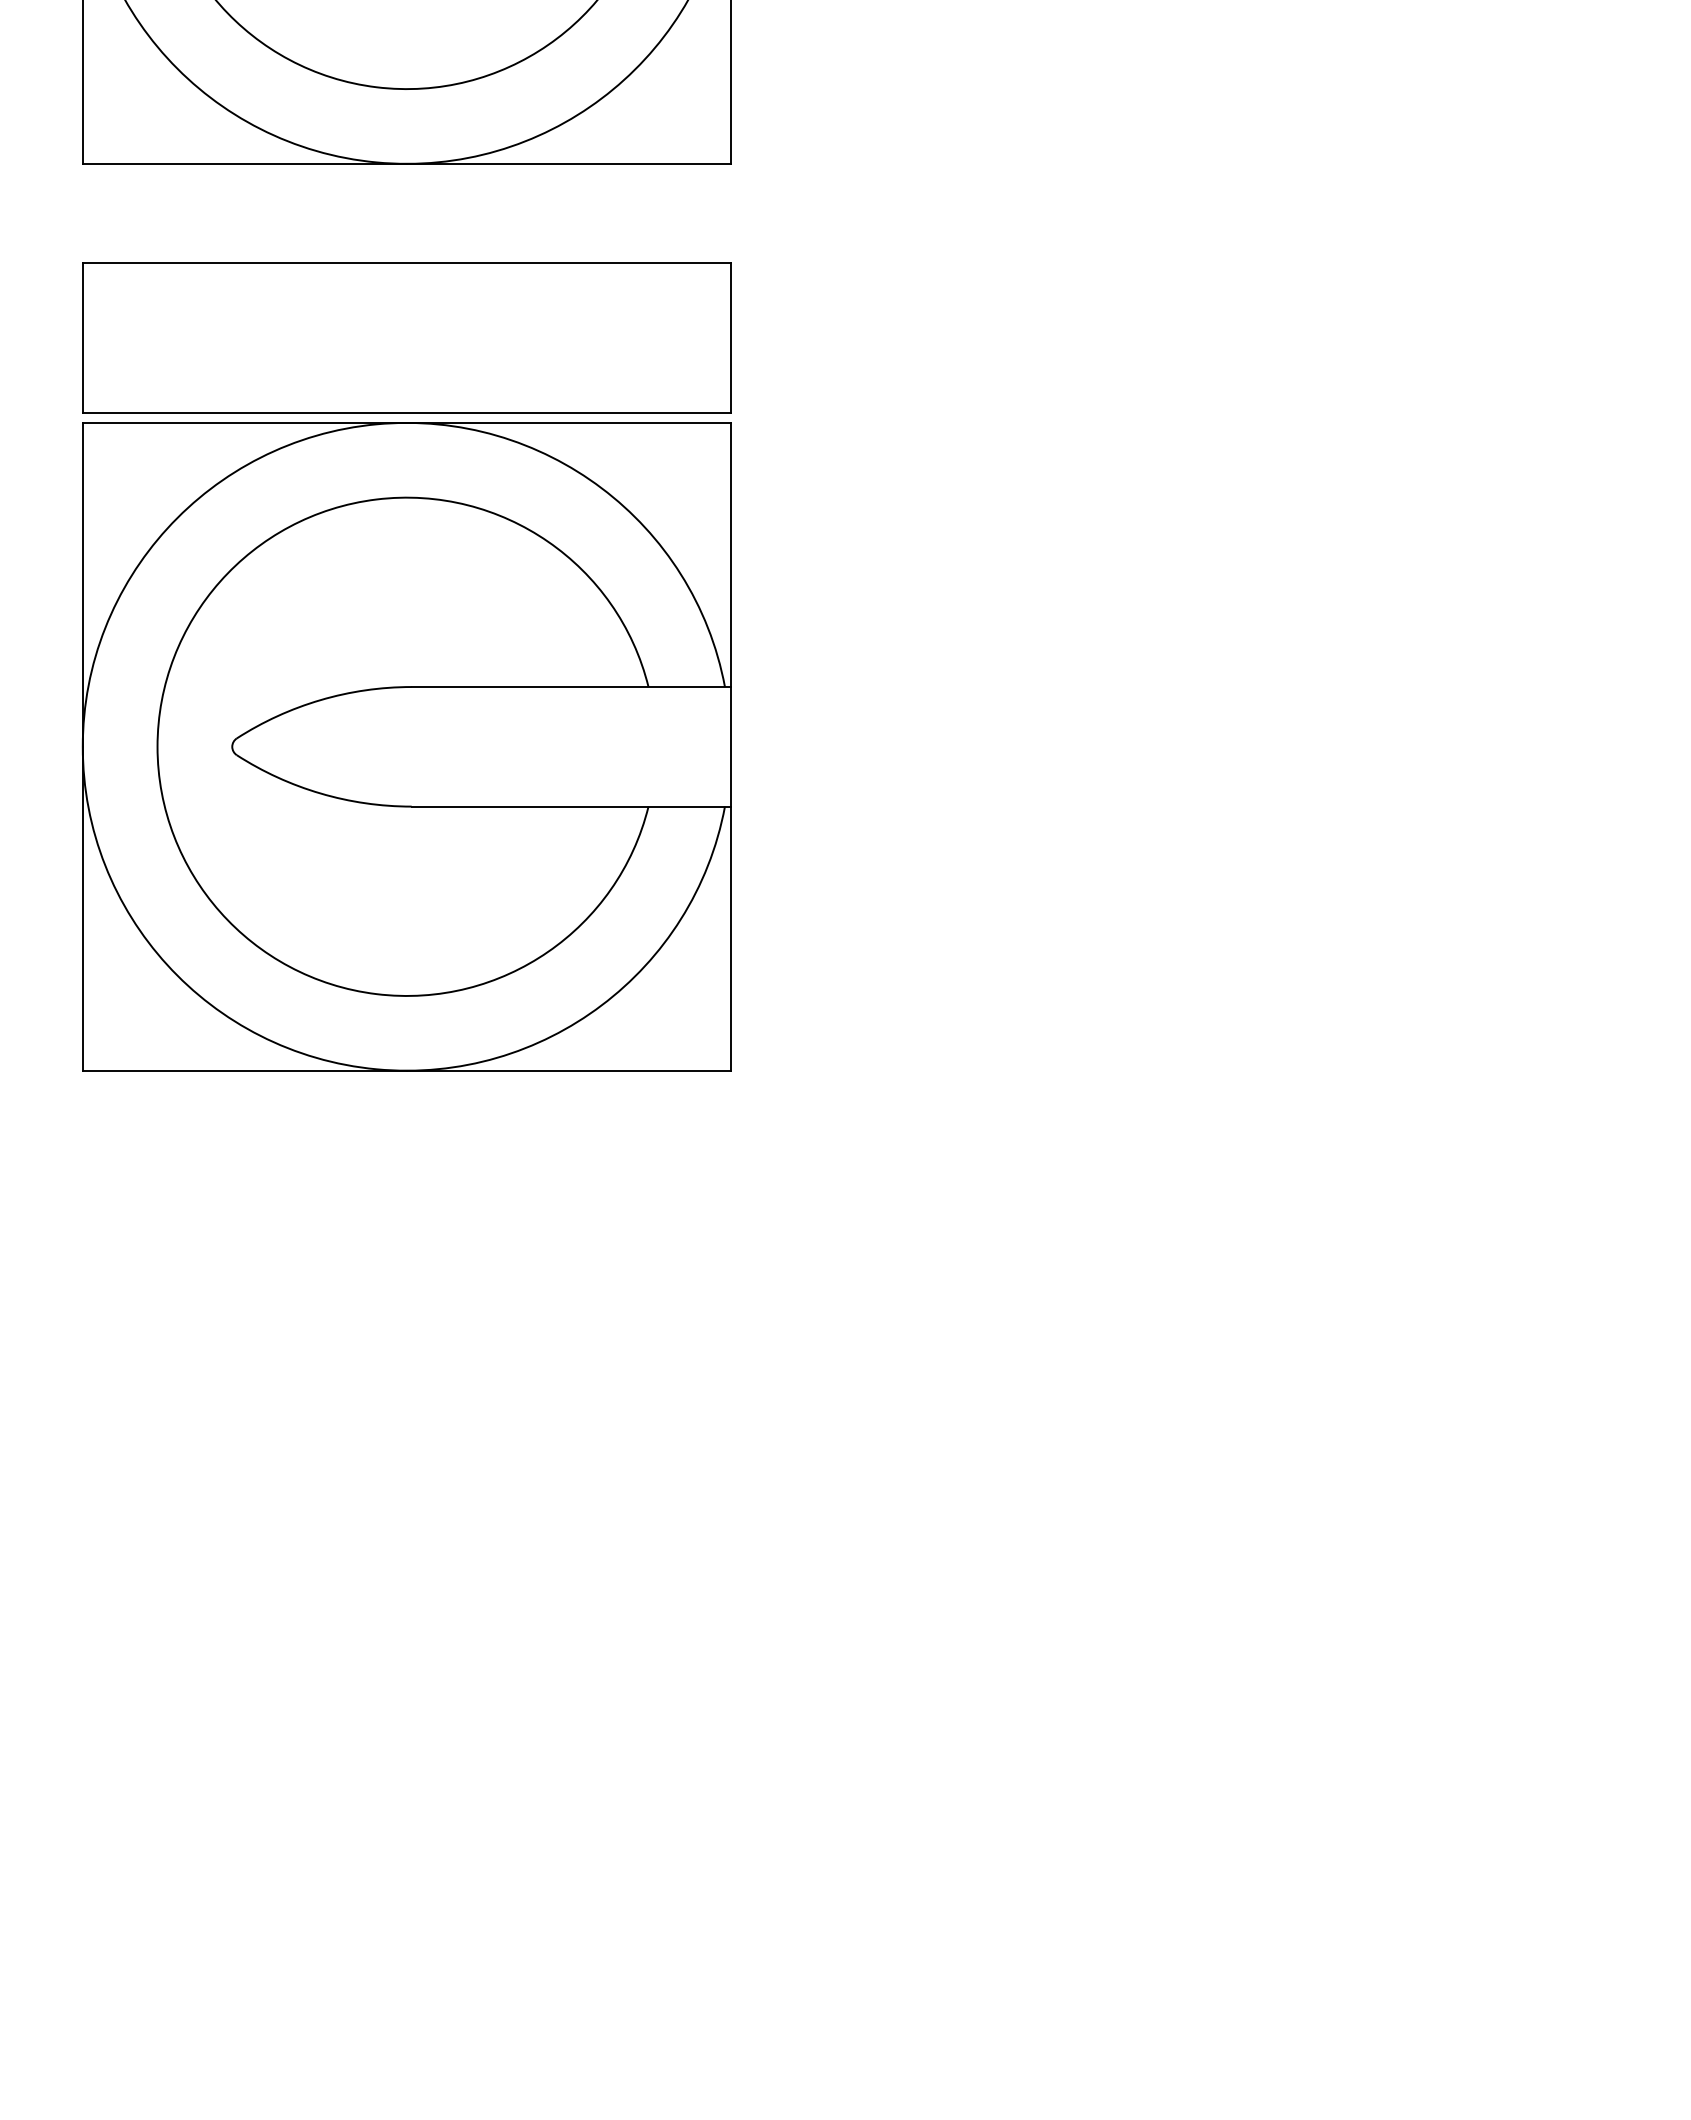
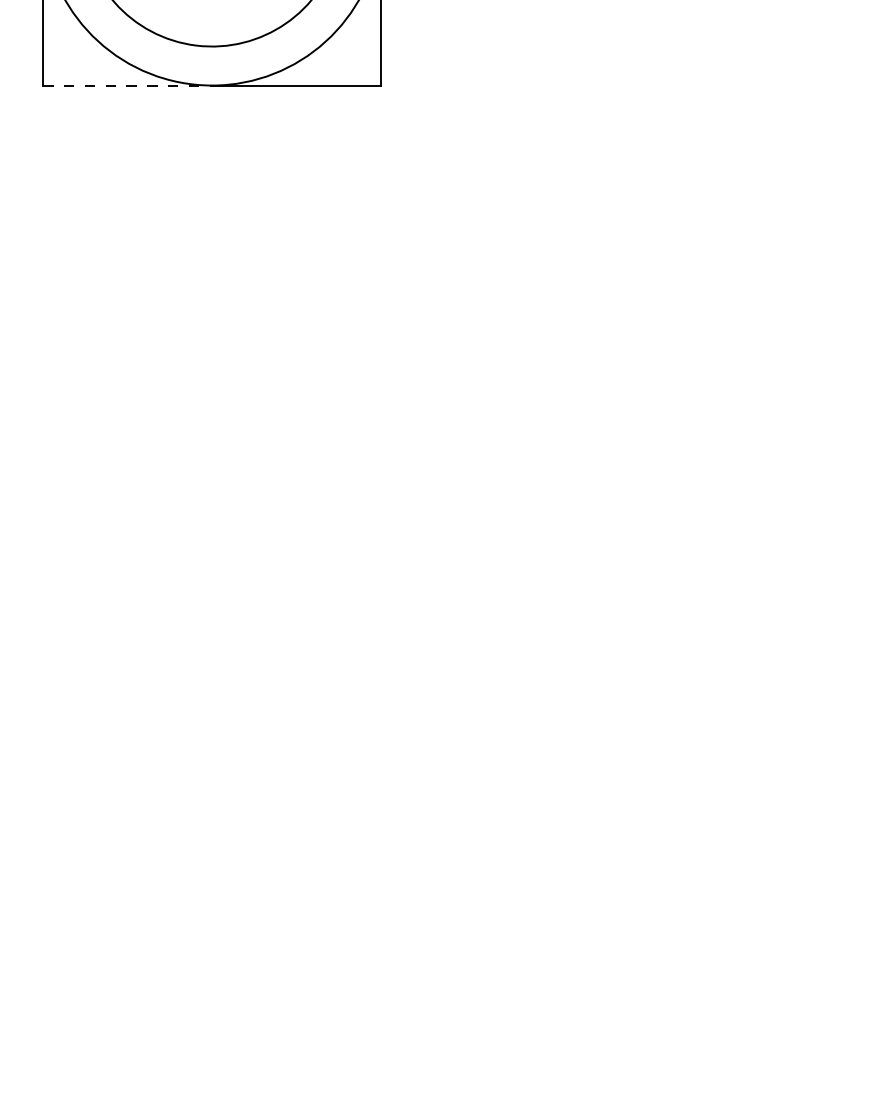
line: (246, 163) -> (128, 85), solid -> dashed
part: (405, 667) -> (211, 348), removed

